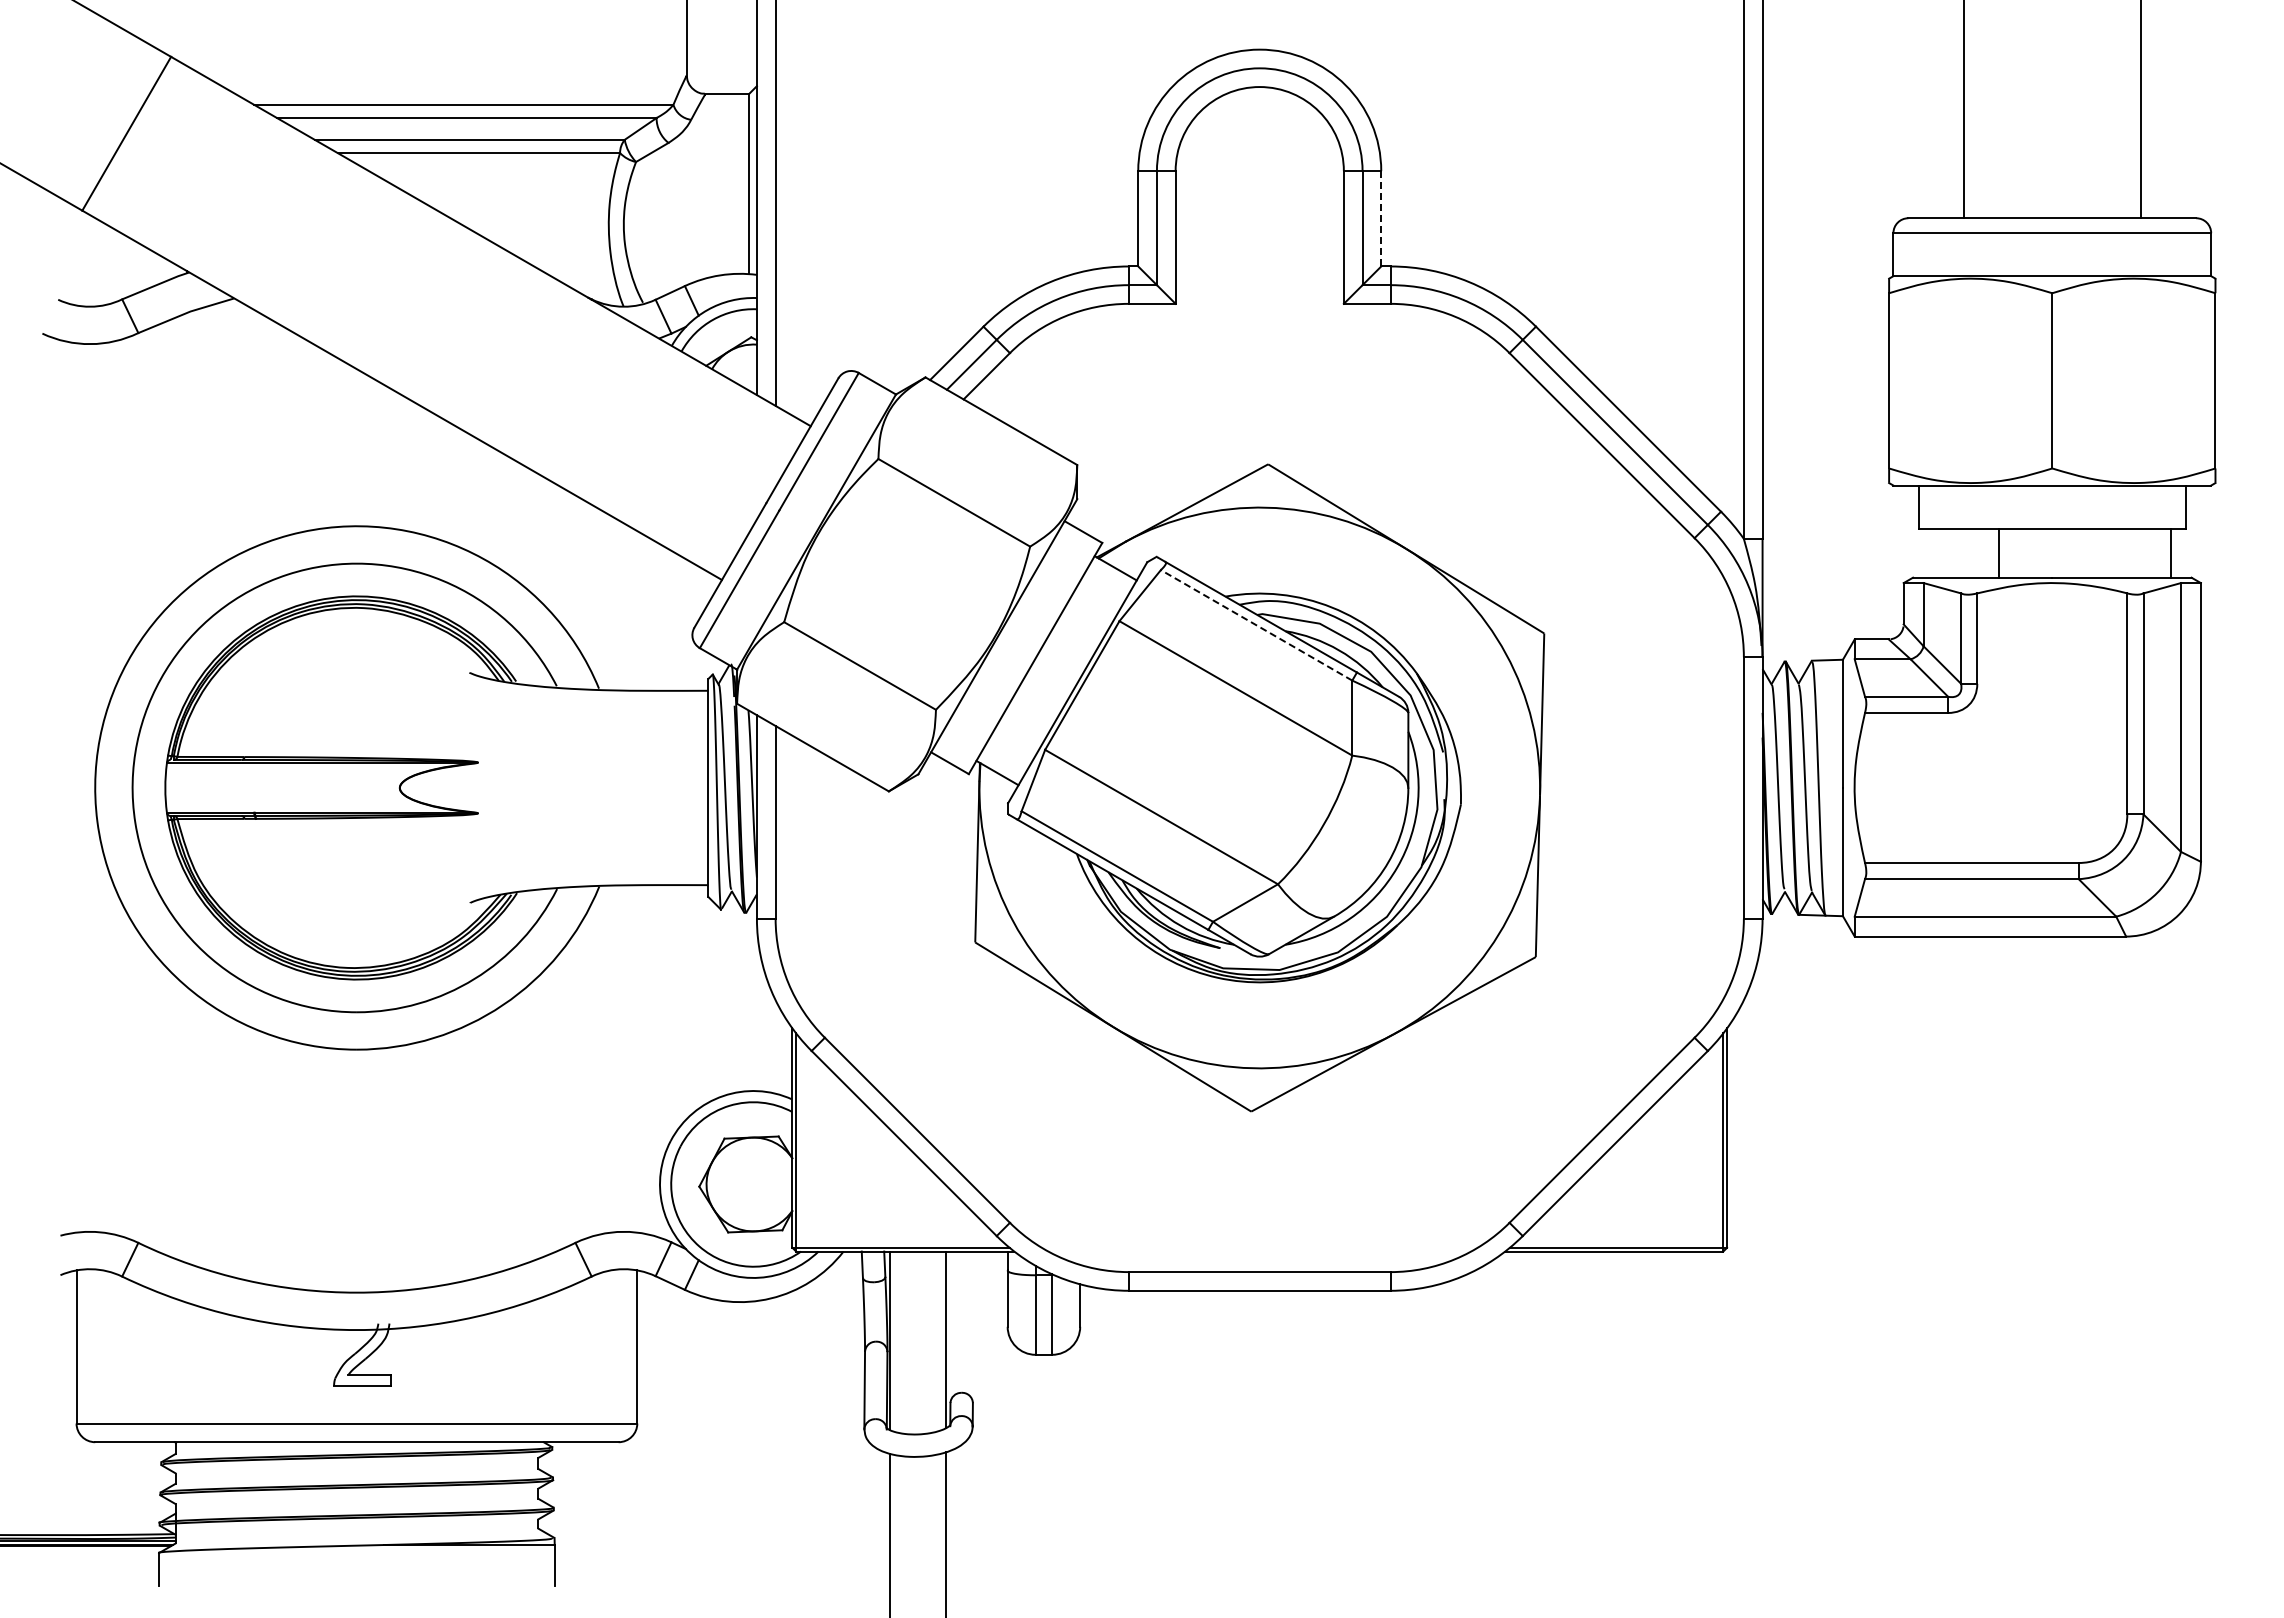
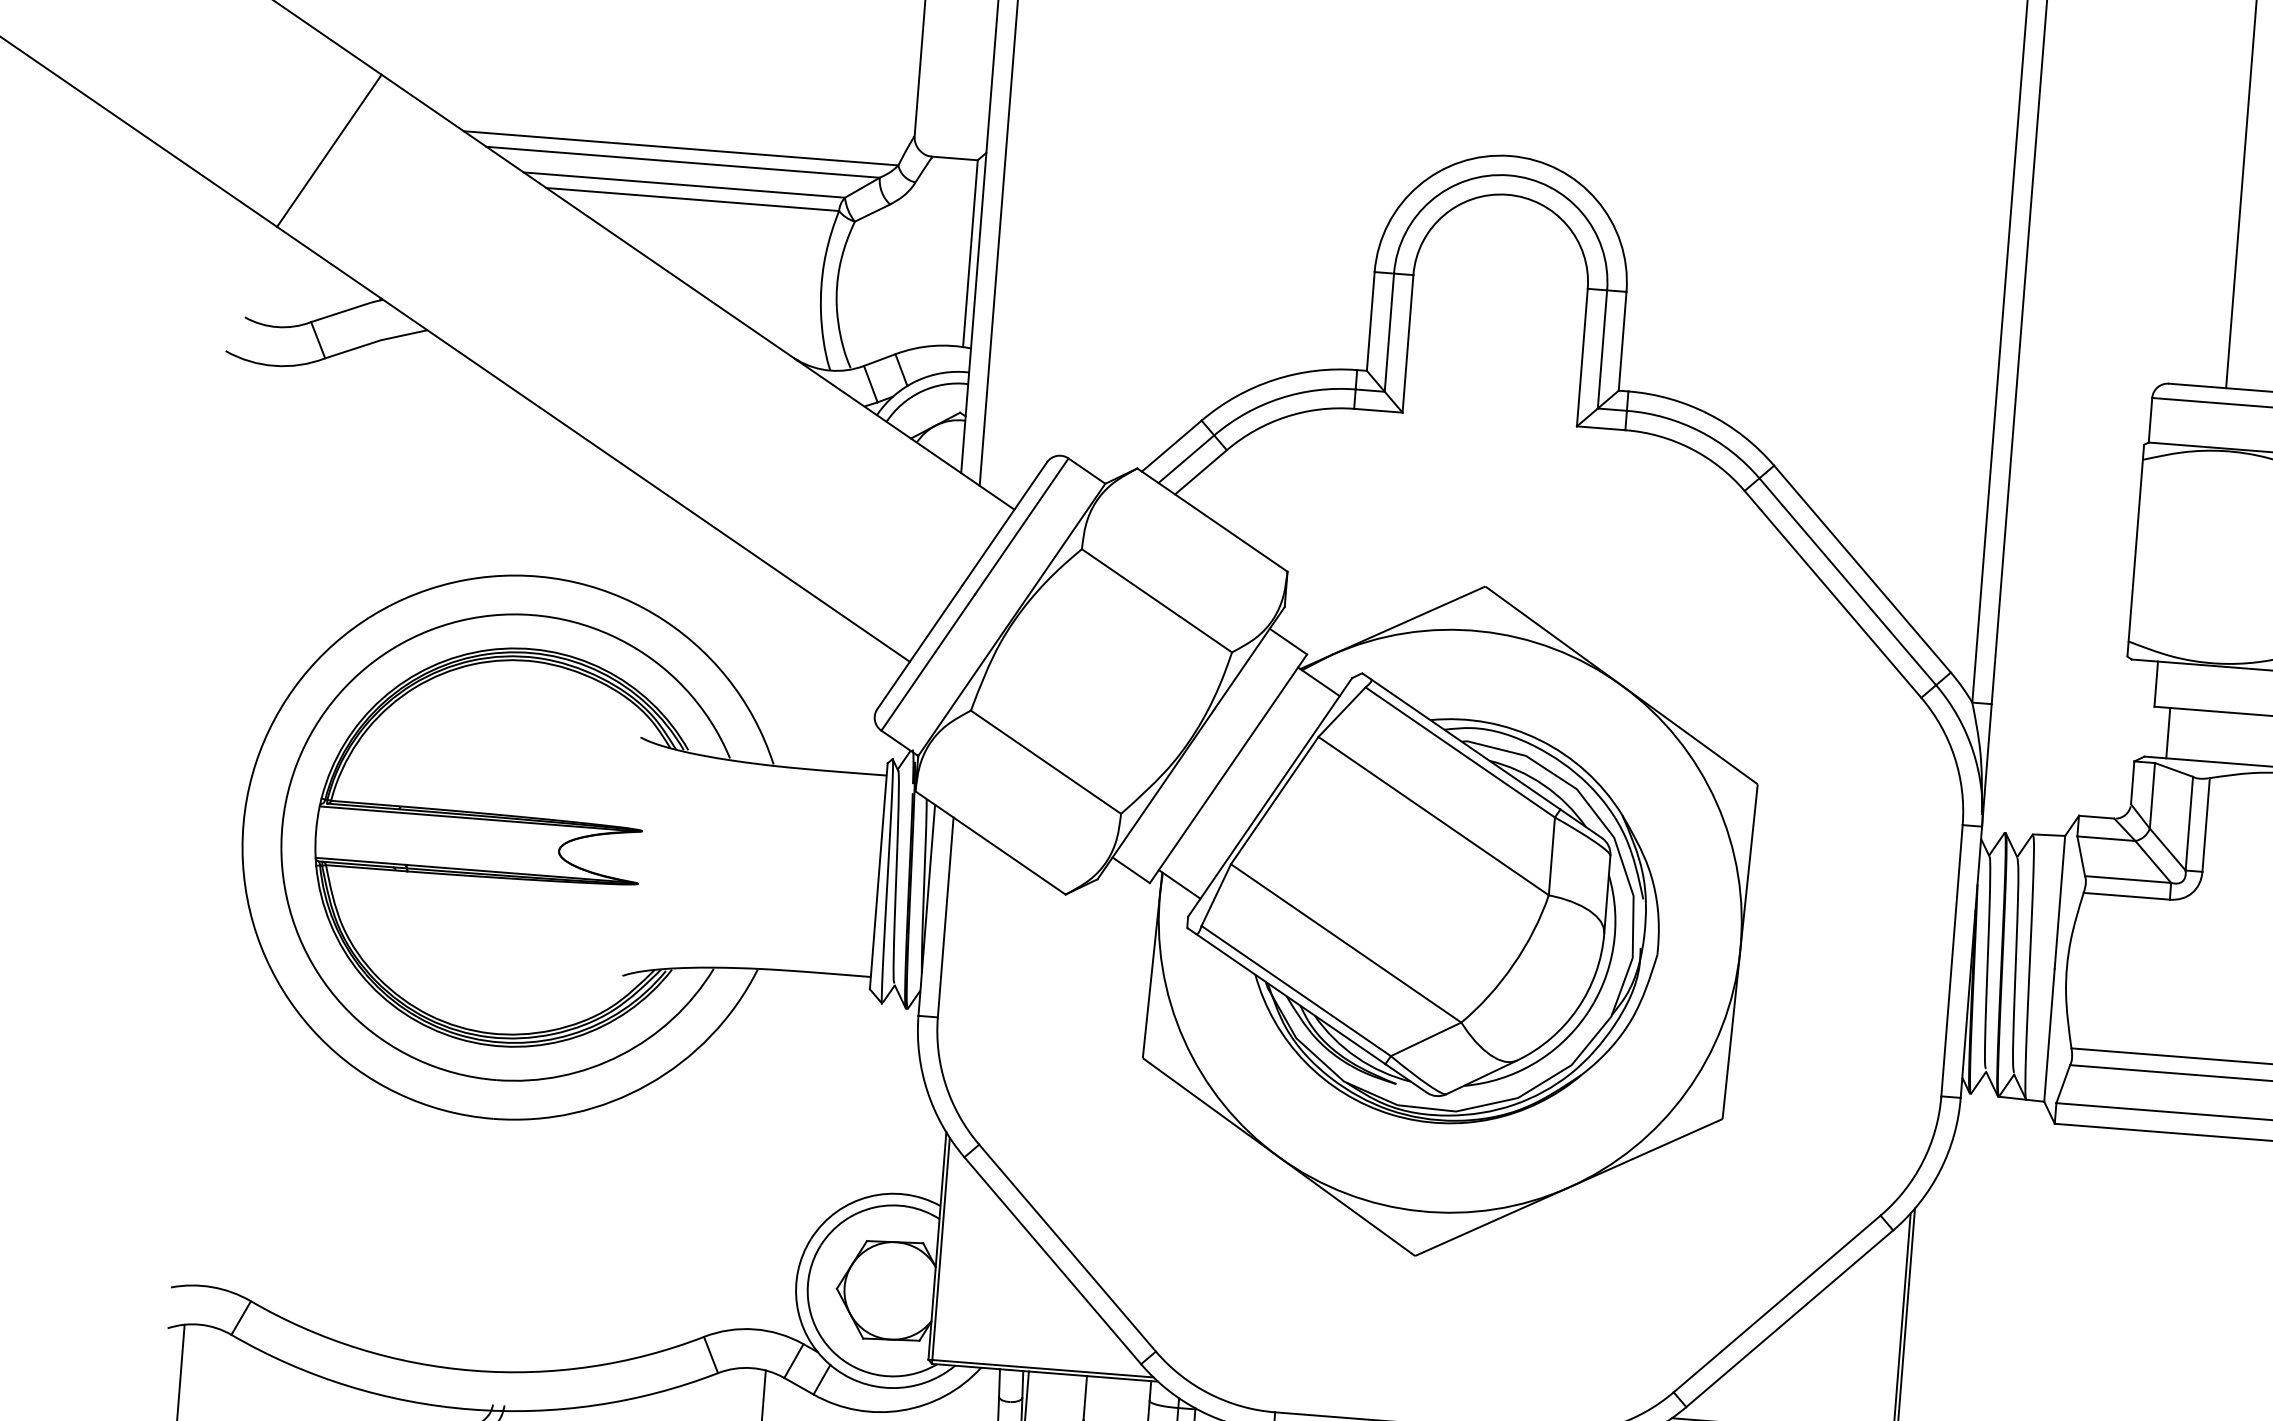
line: (1381, 218) -> (1622, 340), dashed -> solid
line: (1999, 553) -> (2168, 733), moved
line: (1256, 625) -> (1460, 752), dashed -> solid

